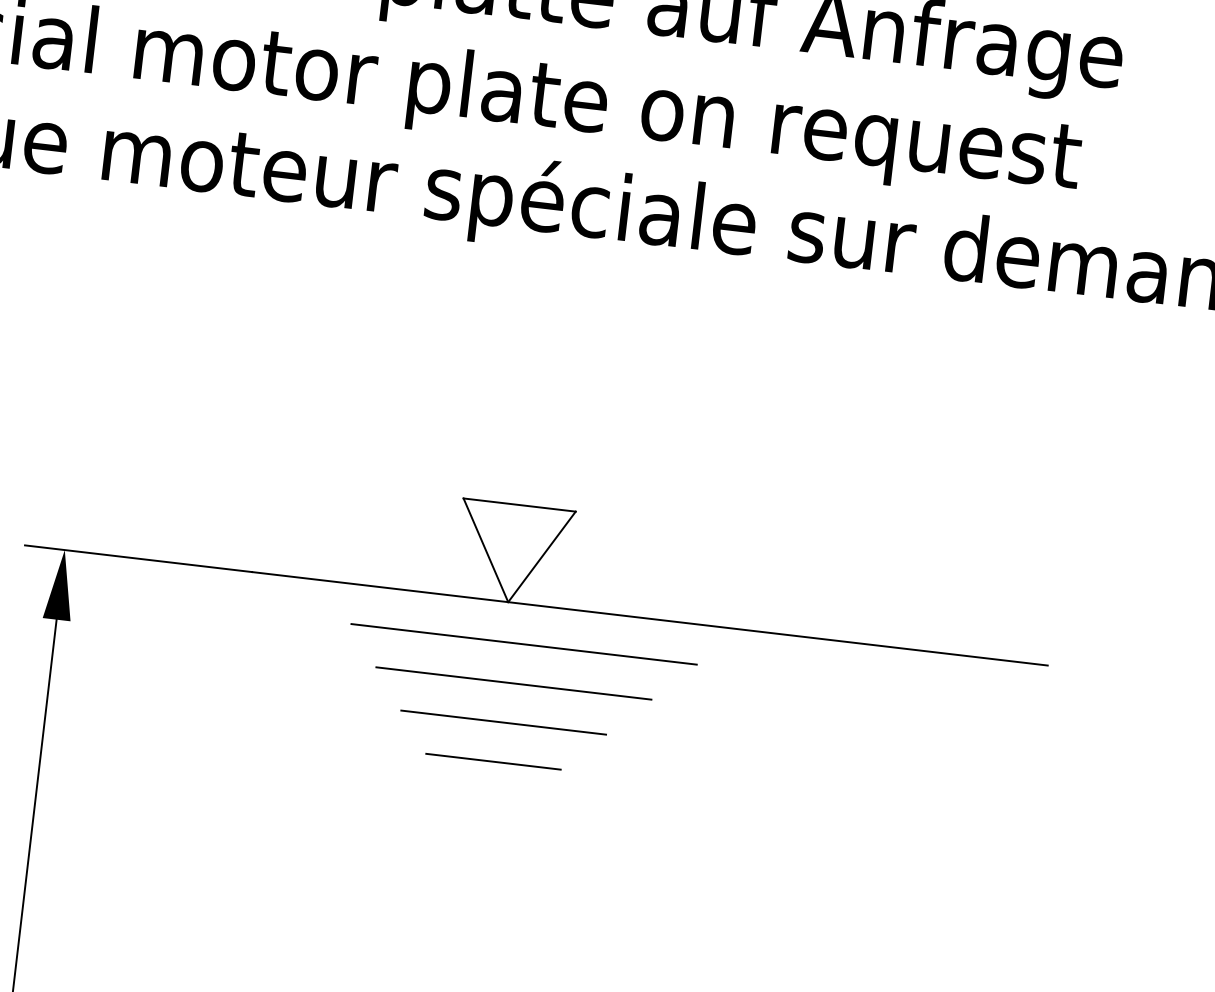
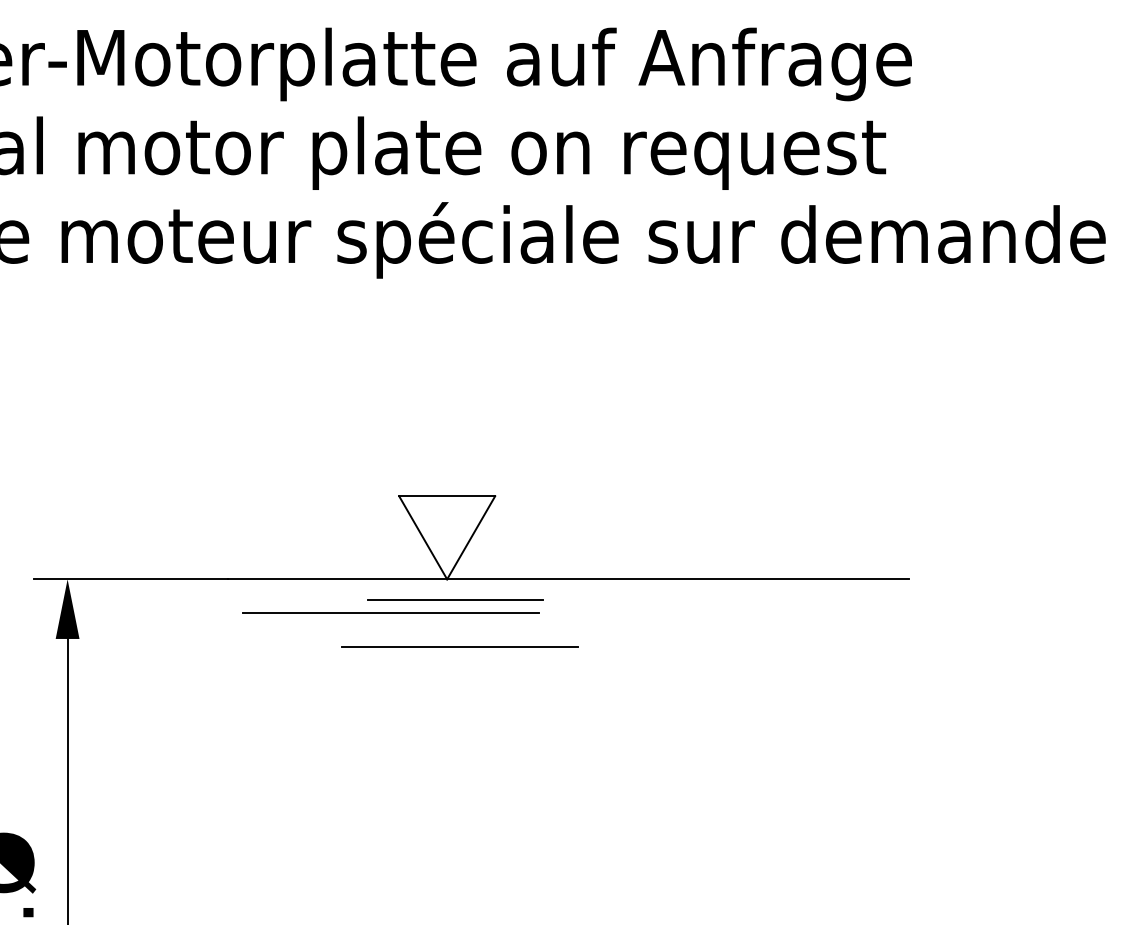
line: (523, 643) -> (390, 612), moved
line: (503, 722) -> (455, 599), moved
line: (493, 761) -> (450, 715), removed

